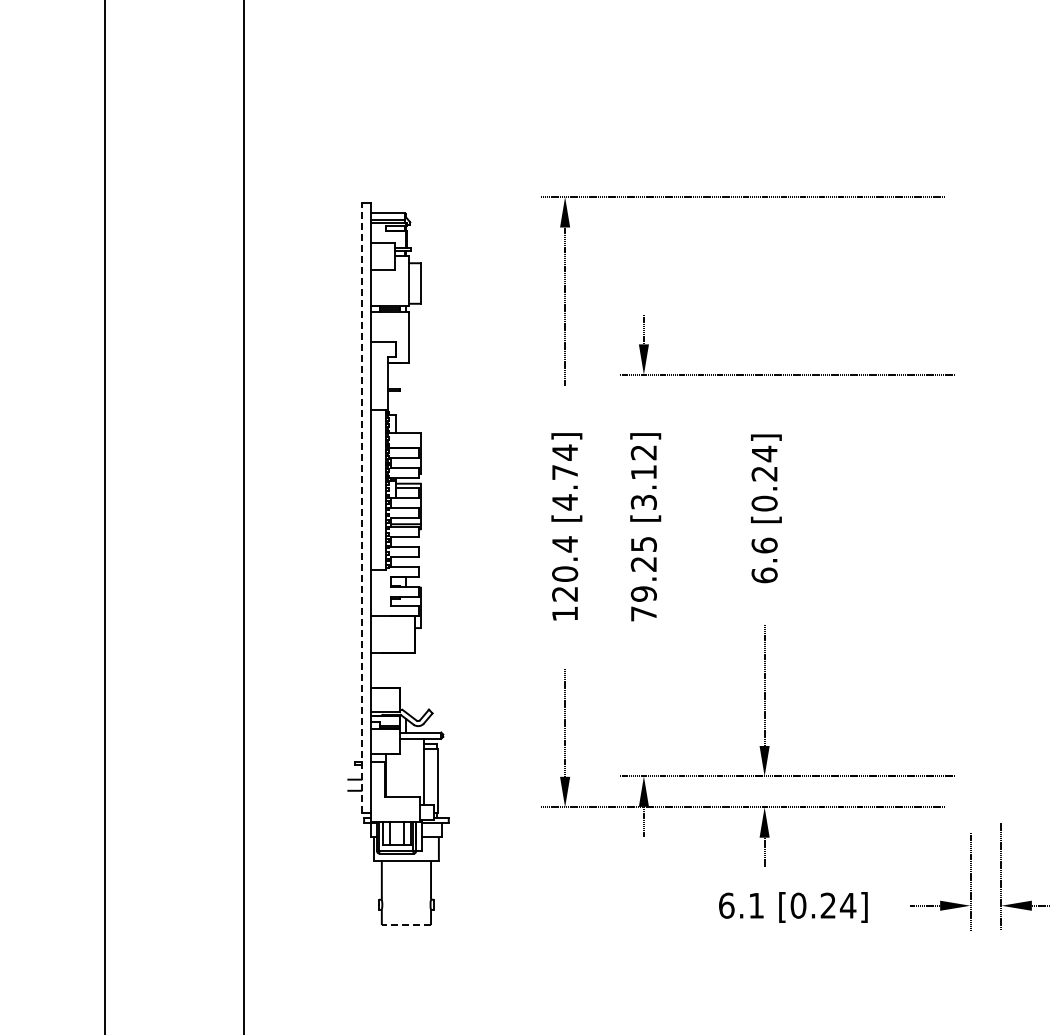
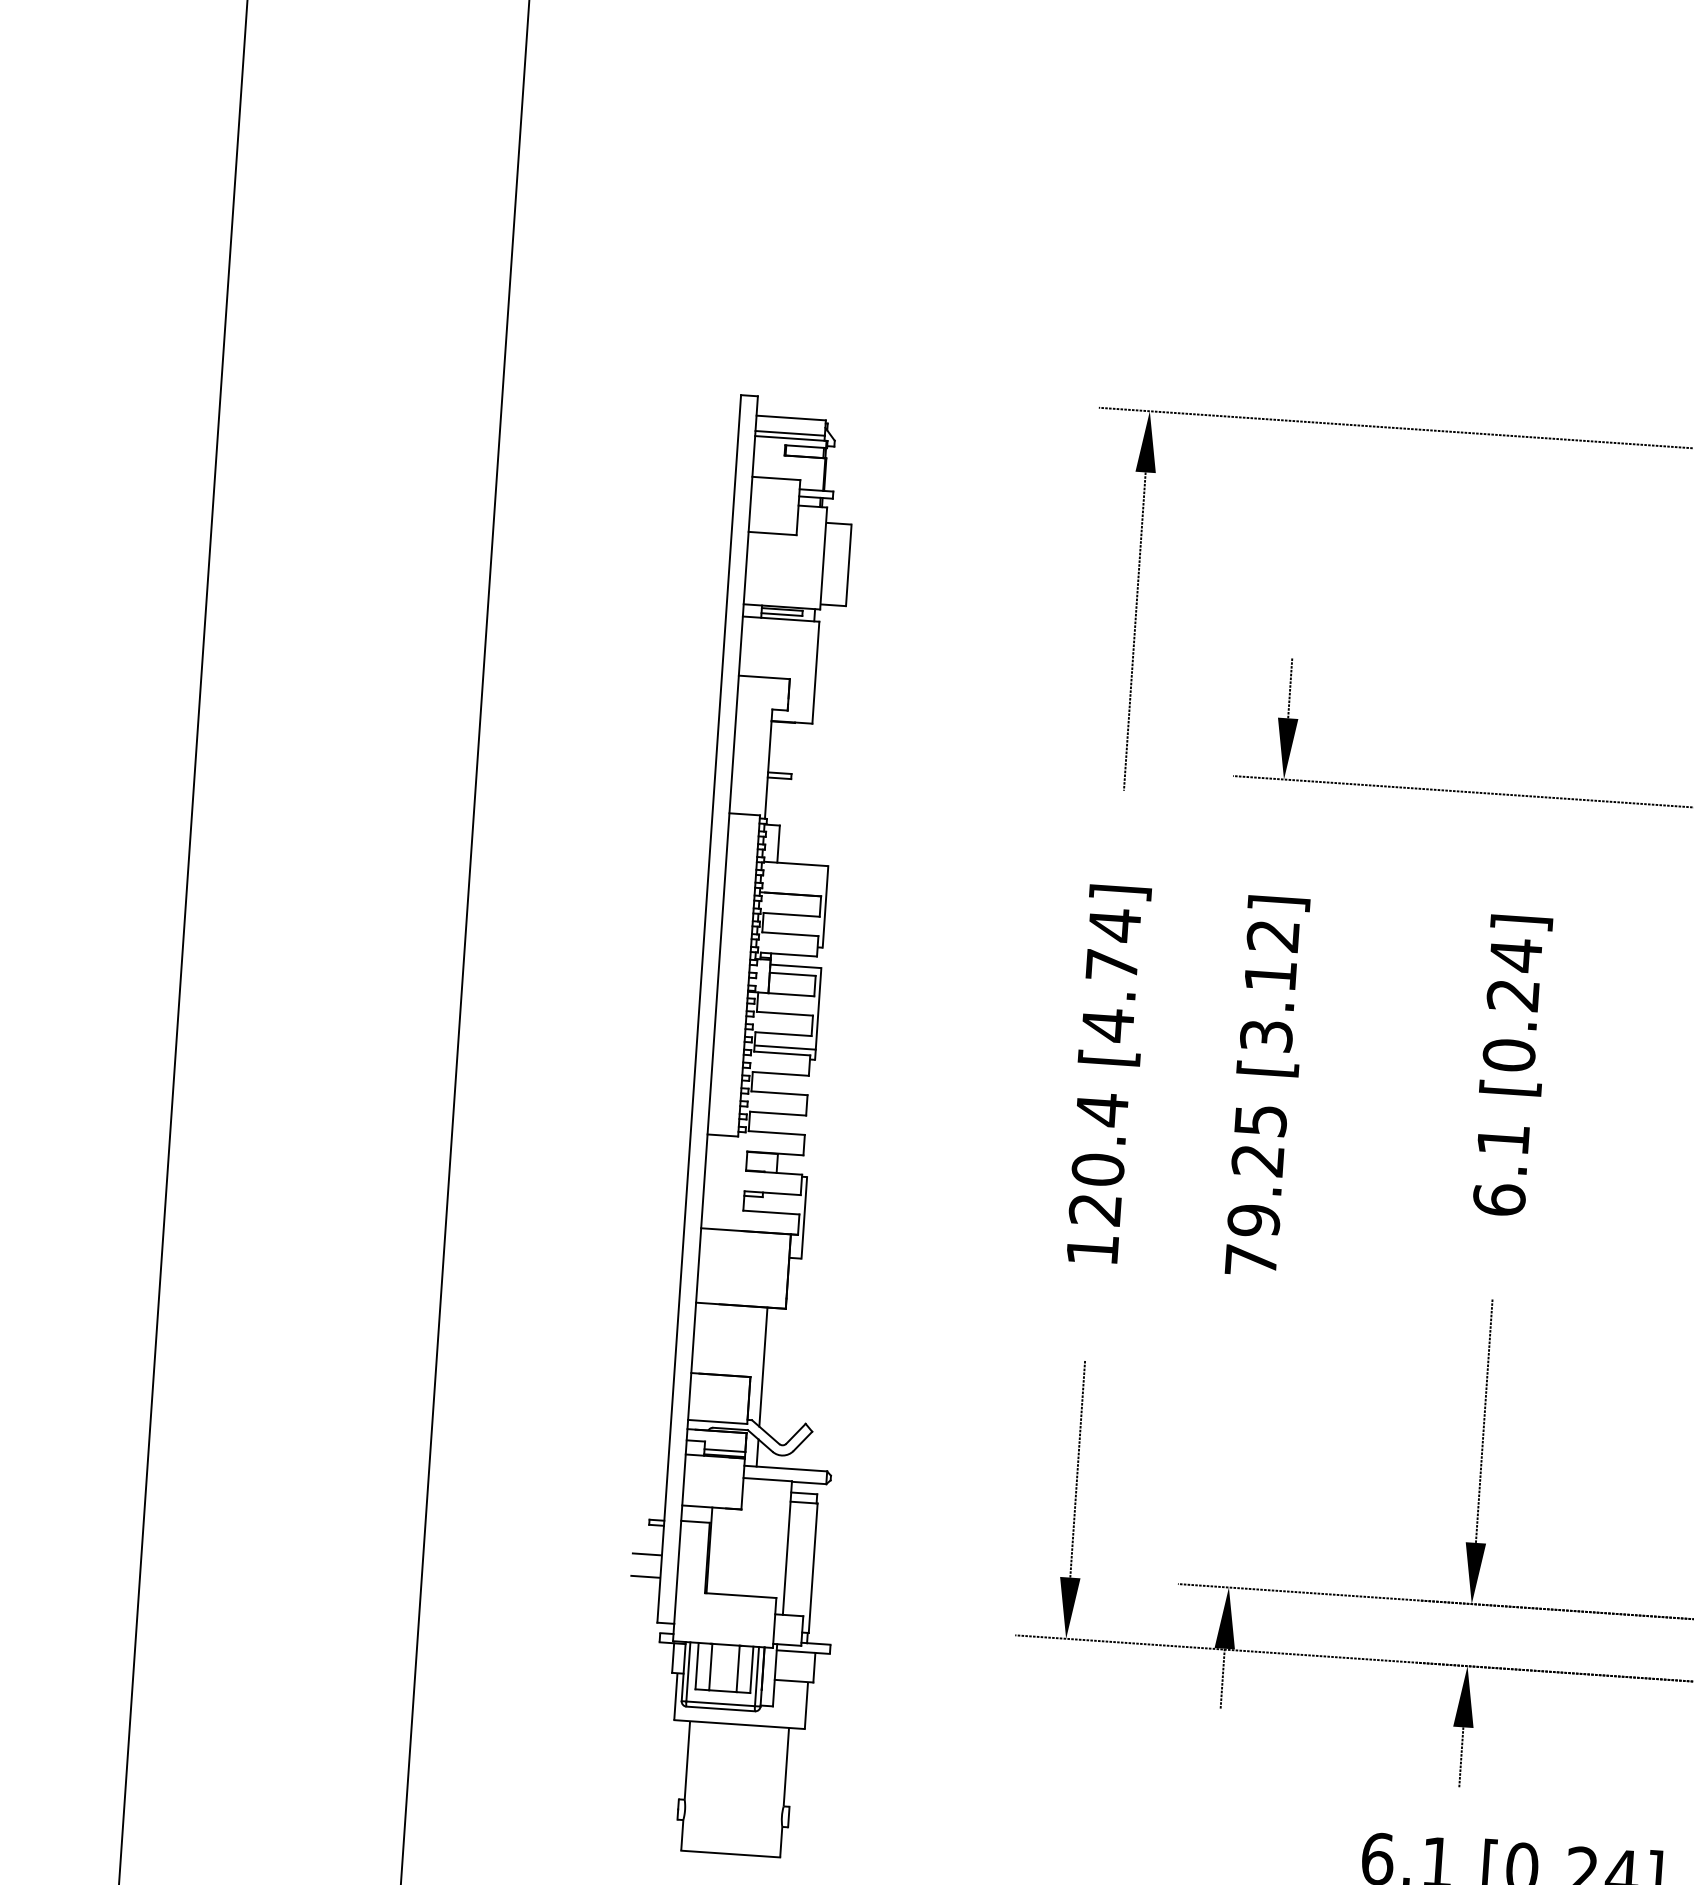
line: (362, 507) -> (699, 1007), dashed -> solid
text: (764, 545) -> (1503, 1139), 6.6 -> 6.1
line: (406, 682) -> (764, 1366), added
line: (406, 925) -> (730, 1854), dashed -> solid

